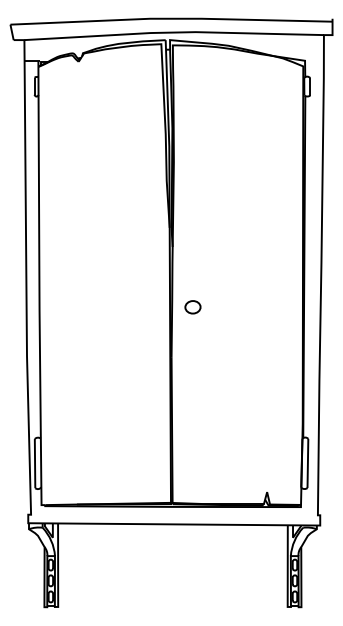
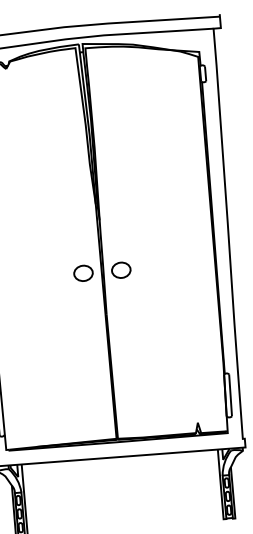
part: (148, 306) -> (83, 272), added
part: (192, 307) -> (120, 270), size x1.43

